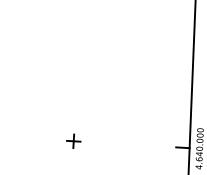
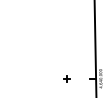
part: (72, 140) -> (66, 78), moved

